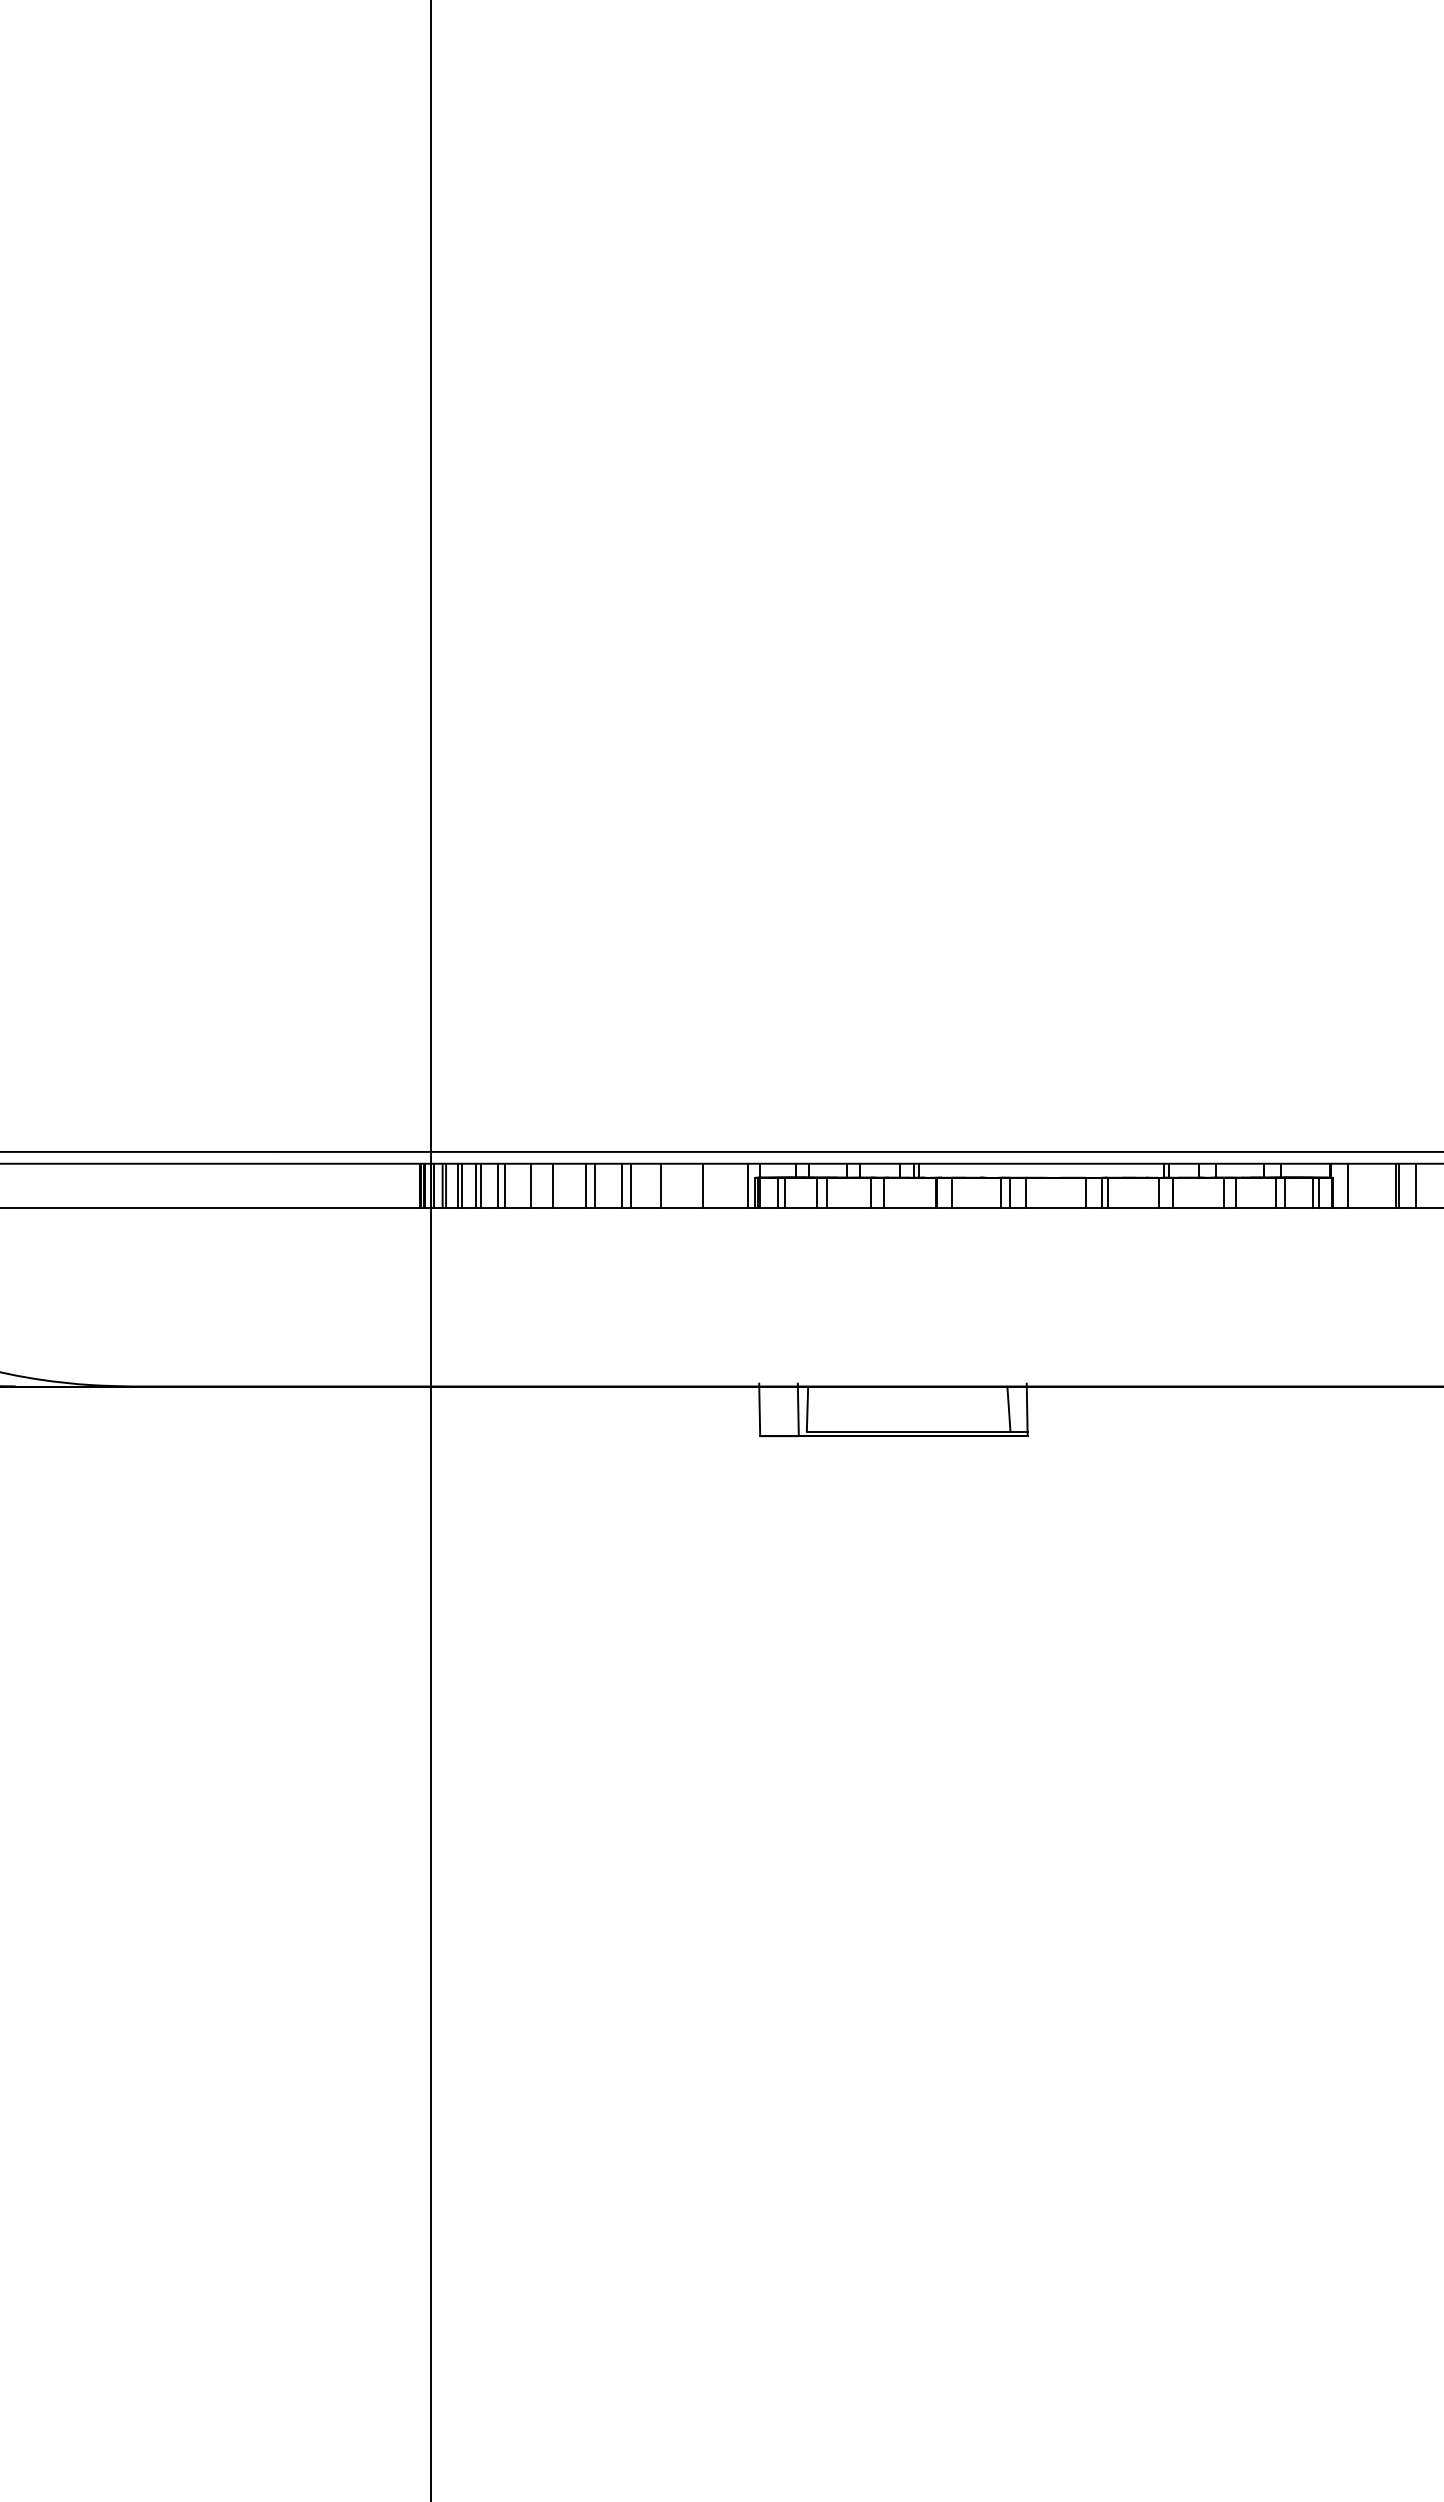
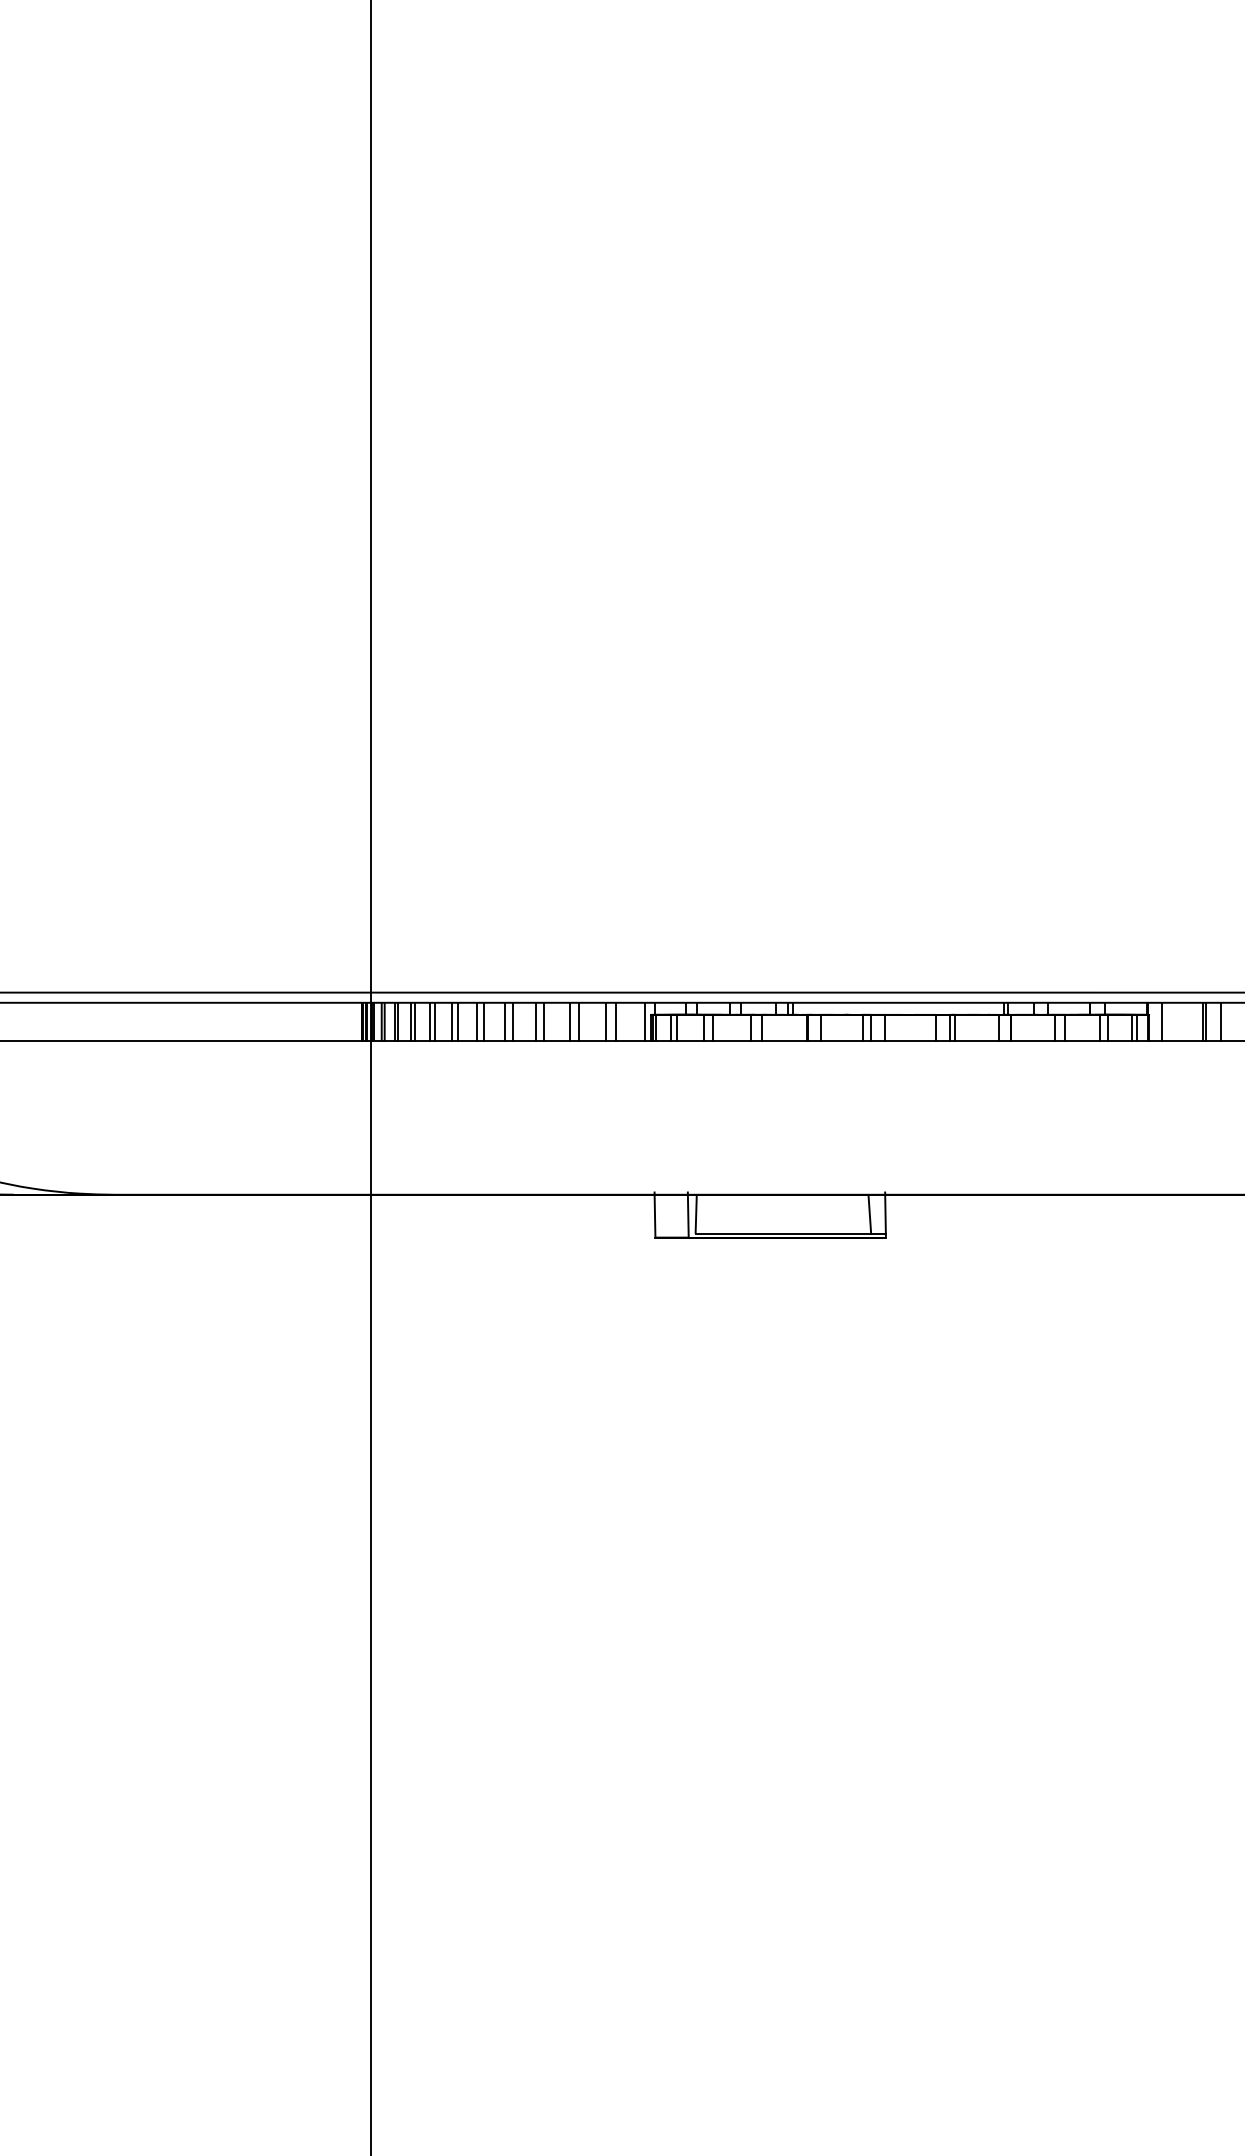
line: (524, 1185) -> (452, 1021), added
line: (561, 1185) -> (484, 1021), added
line: (671, 1185) -> (578, 1021), added
line: (714, 1185) -> (616, 1021), added

